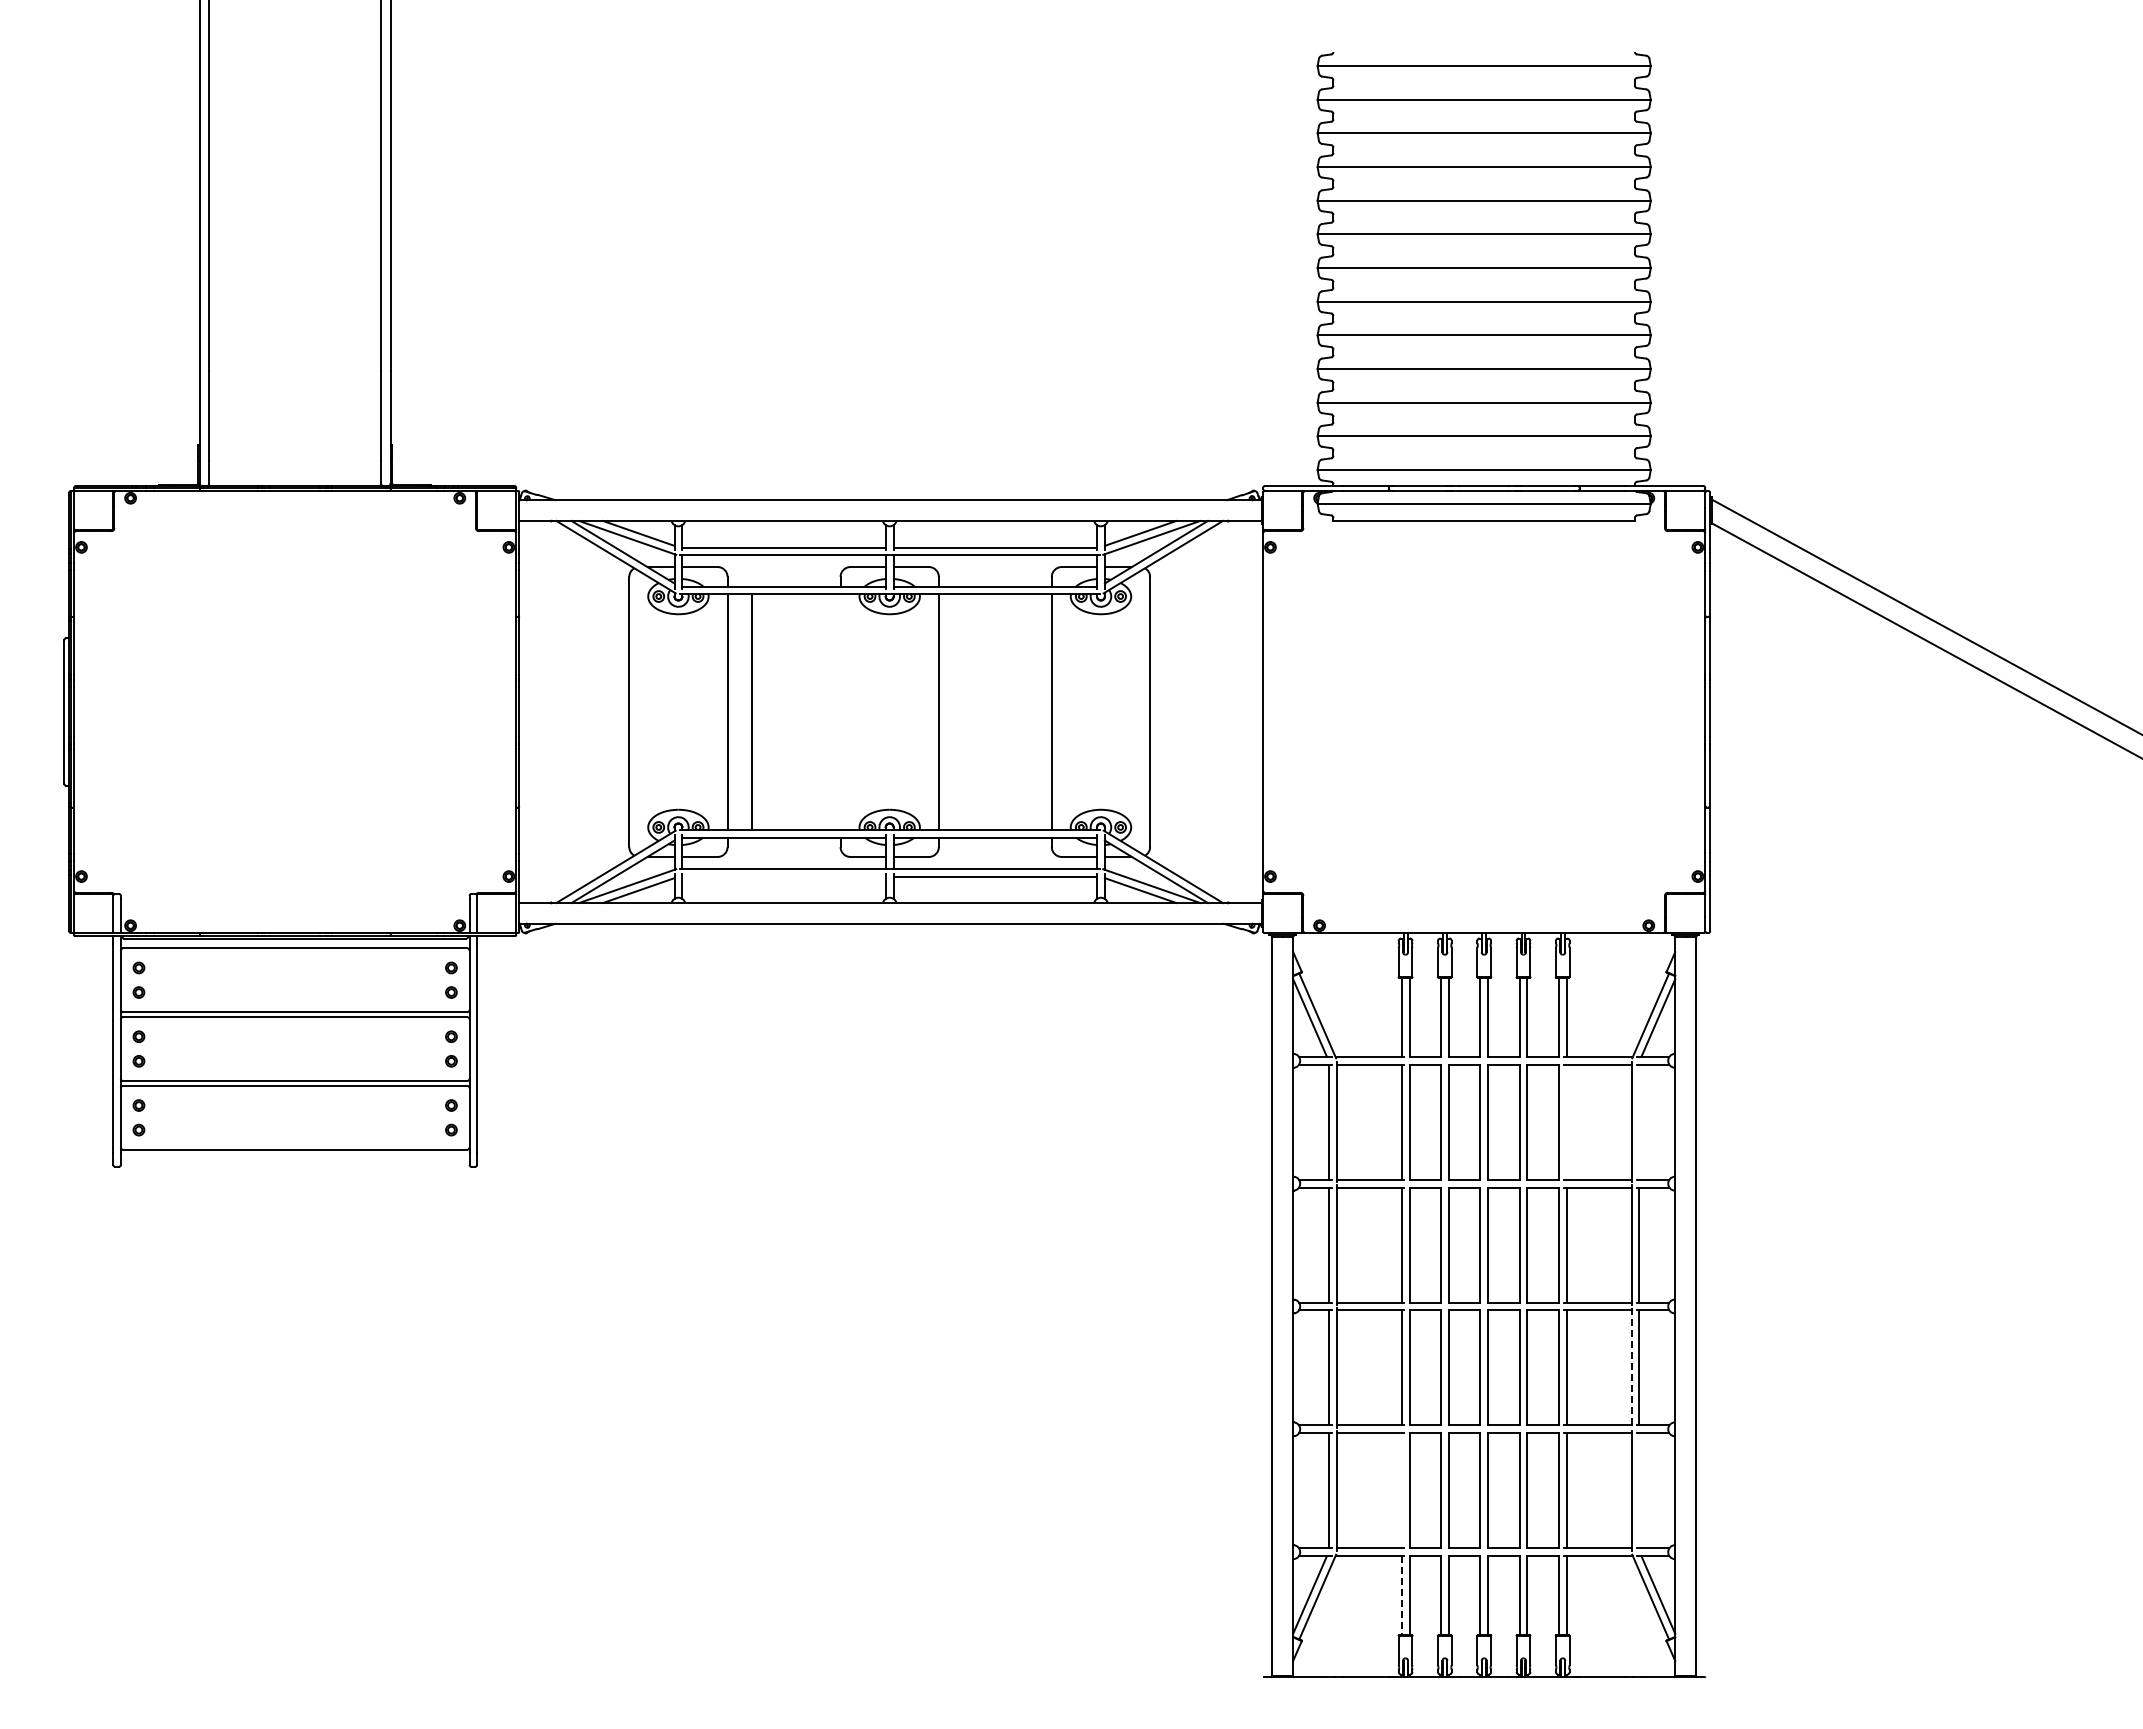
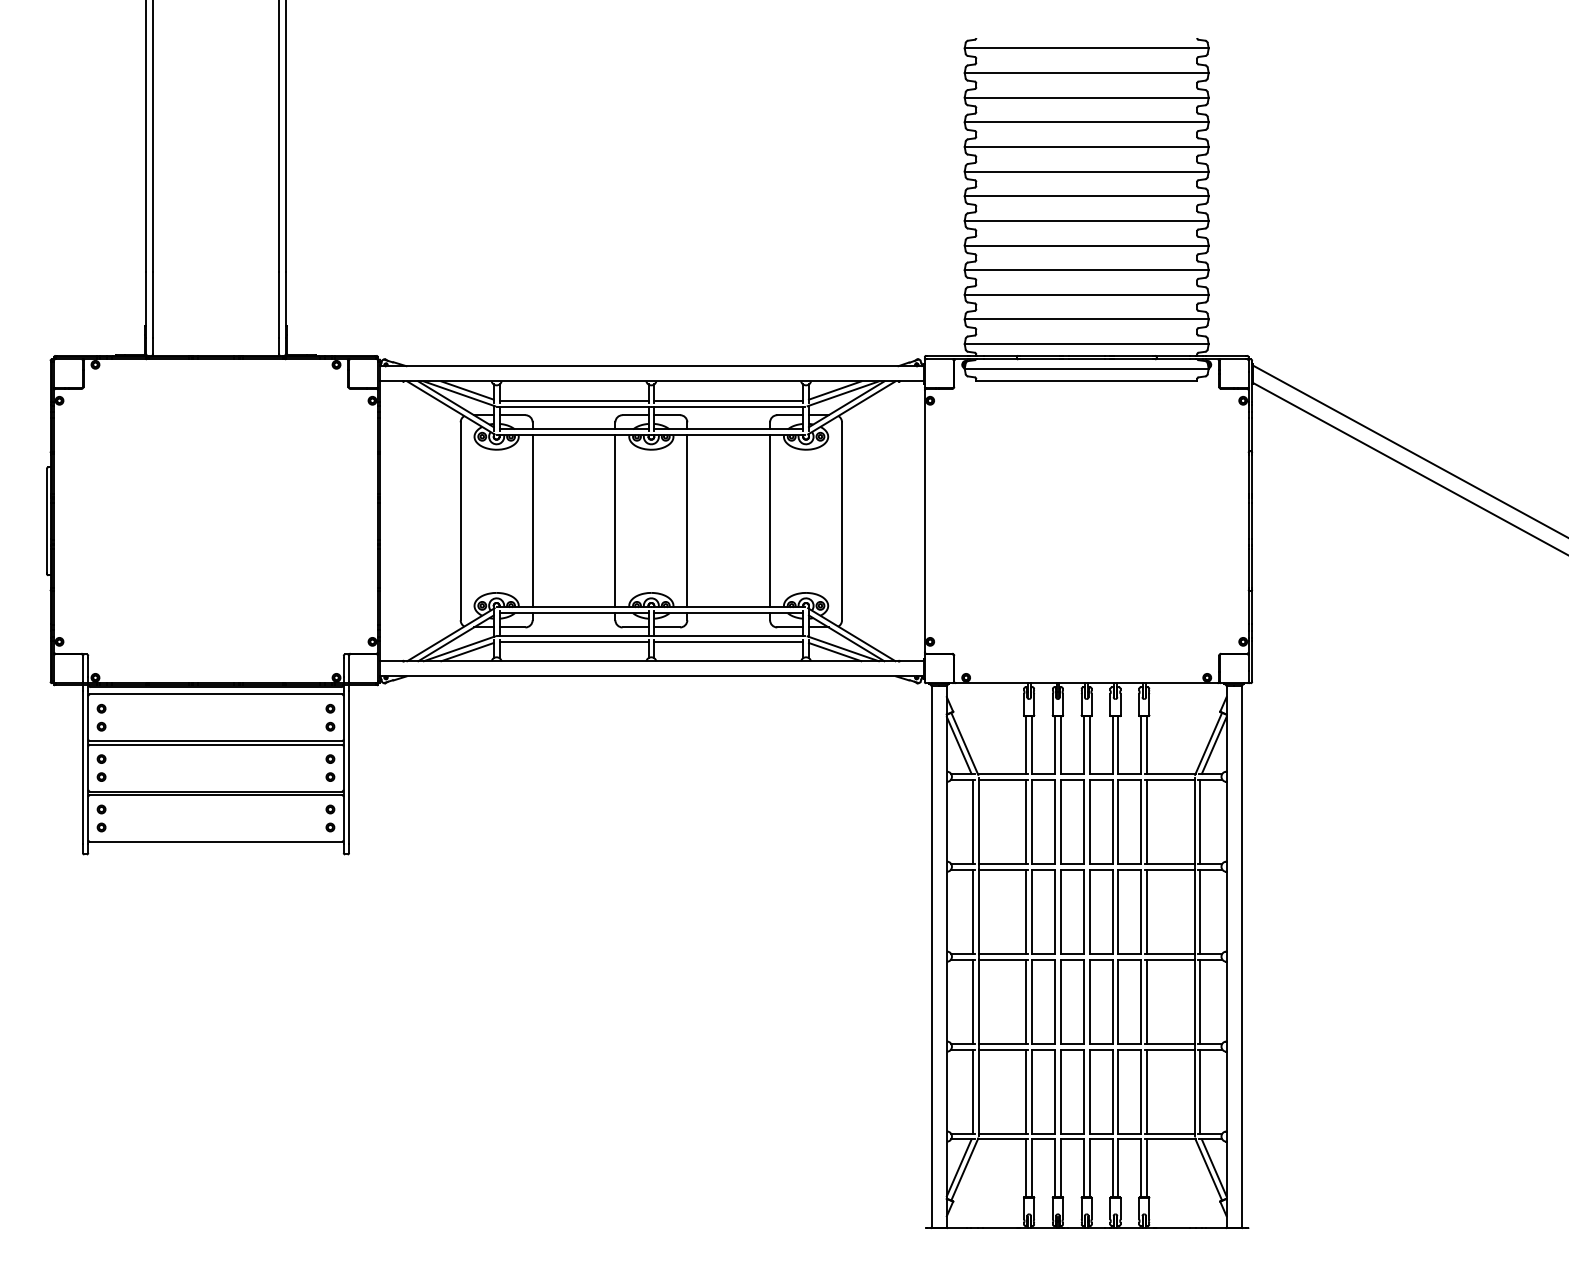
line: (751, 711) -> (615, 520), moved
line: (783, 876) -> (573, 641), added
line: (1566, 1121) -> (1146, 821), added
line: (1639, 1121) -> (1200, 821), added
line: (1631, 1368) -> (1194, 1002), dashed -> solid
line: (1401, 1490) -> (1026, 1091), added
line: (1639, 1490) -> (1200, 1091), added
line: (1401, 1595) -> (1026, 1168), dashed -> solid

